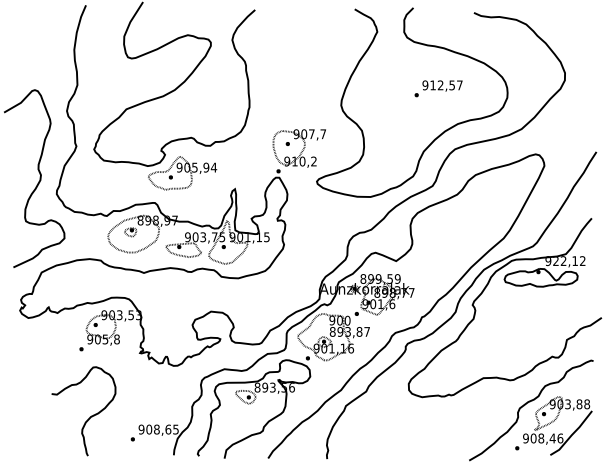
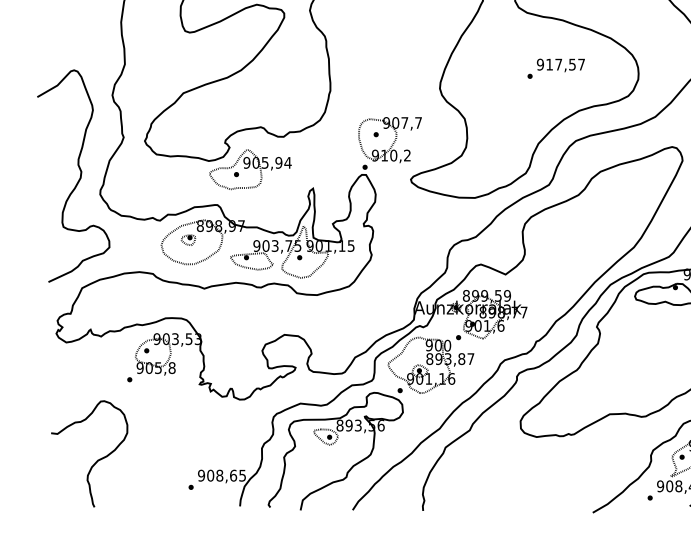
text: (440, 85) -> (558, 64), 912,57 -> 917,57
curve: (89, 417) -> (96, 461), moved

